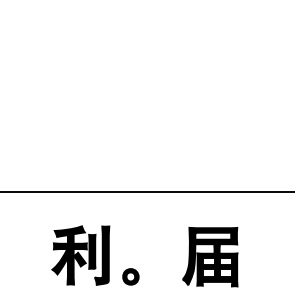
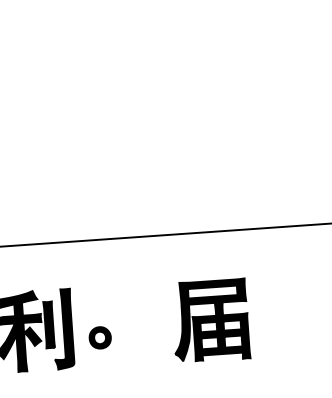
part: (130, 276) -> (99, 337), moved

